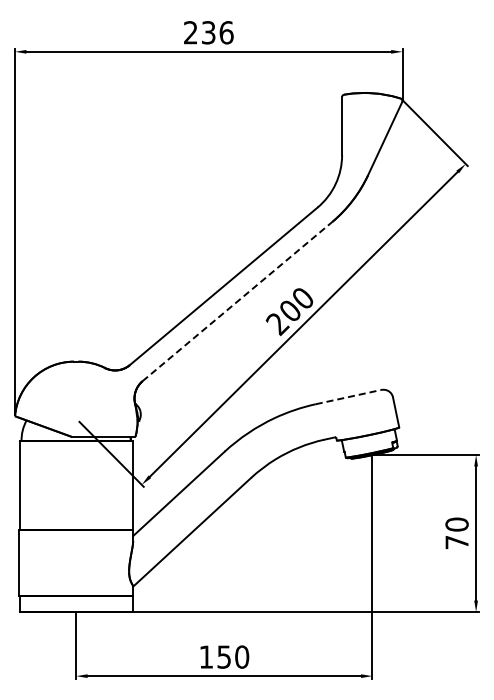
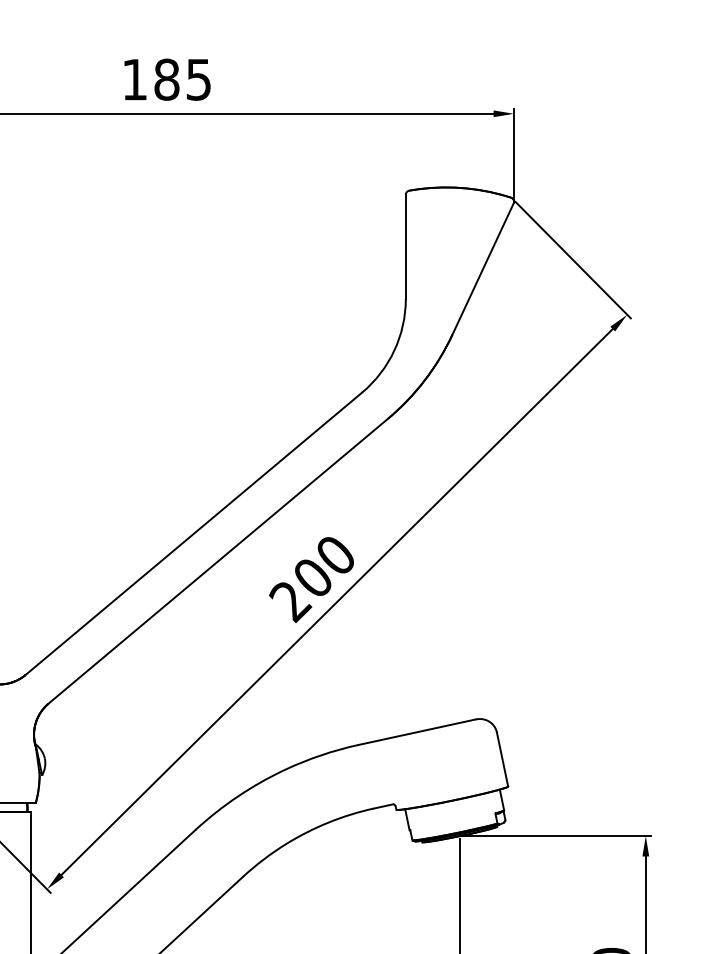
text: (208, 32) -> (166, 79), 236 -> 185
line: (237, 301) -> (218, 560), dashed -> solid
line: (348, 397) -> (417, 732), dashed -> solid

